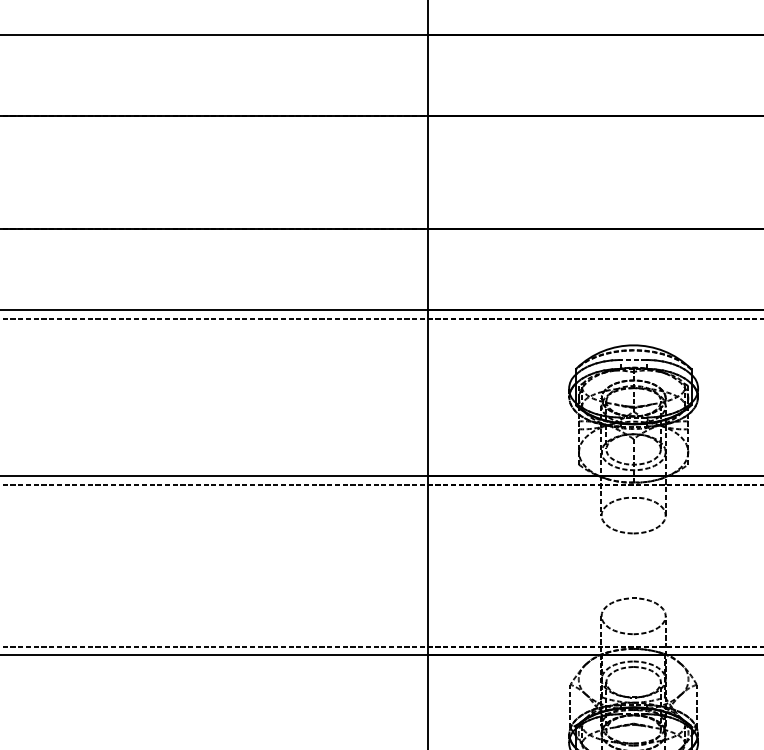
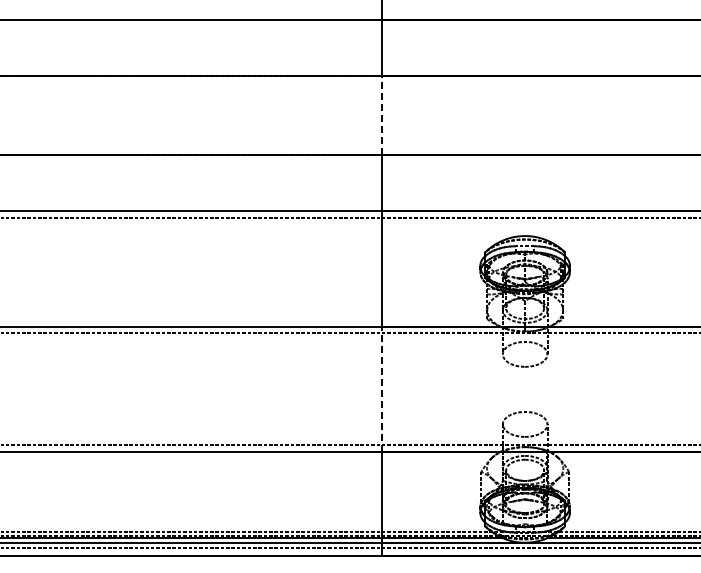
line: (427, 171) -> (381, 115), solid -> dashed
line: (427, 564) -> (381, 388), solid -> dashed

